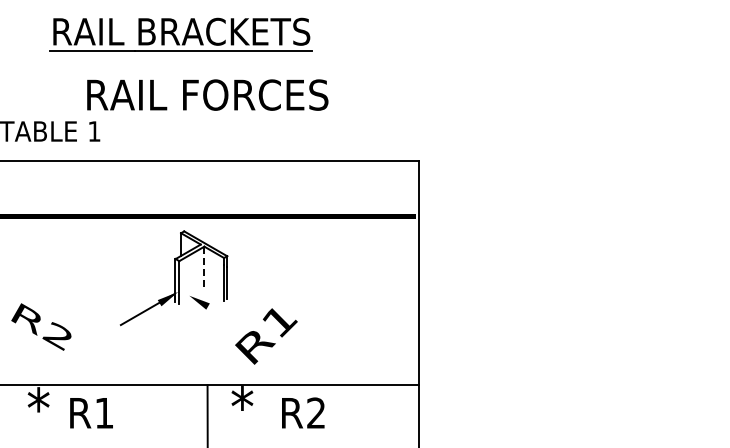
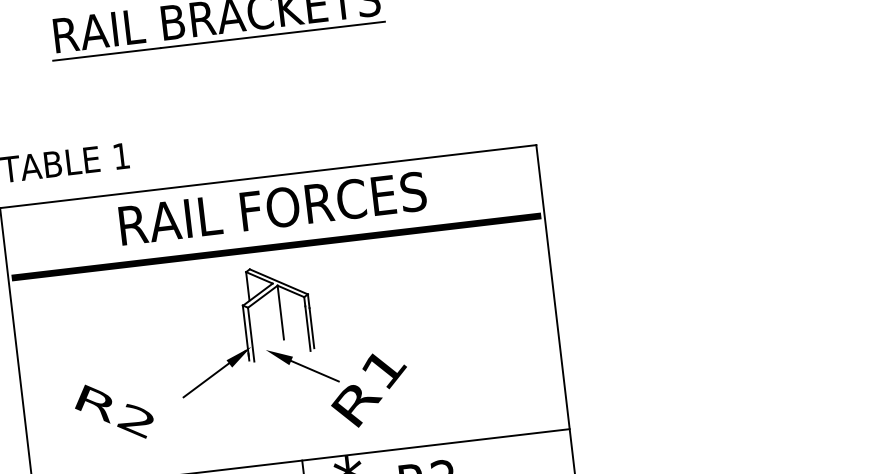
text: (207, 94) -> (272, 207), moved
line: (204, 268) -> (280, 313), dashed -> solid
line: (225, 316) -> (314, 370), added
text: (41, 326) -> (114, 411), moved

